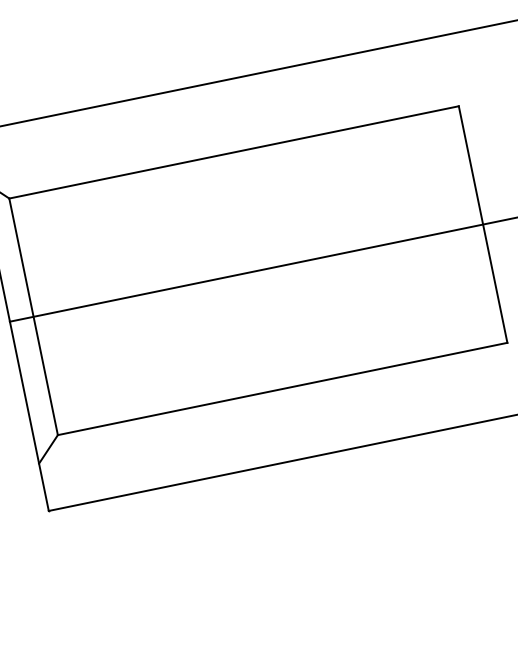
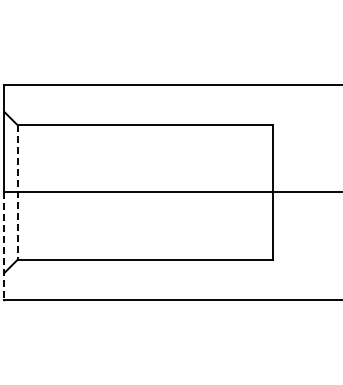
line: (32, 316) -> (17, 192), solid -> dashed
line: (29, 416) -> (4, 246), solid -> dashed

